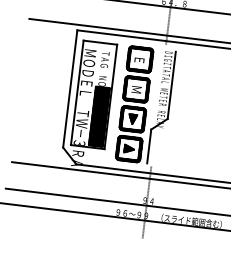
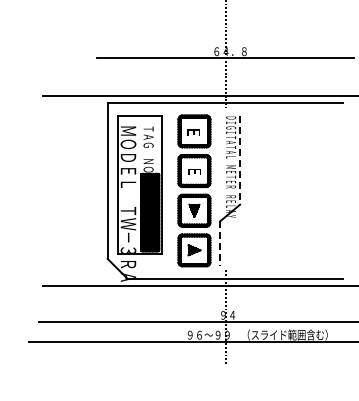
line: (172, 85) -> (240, 160), solid -> dashed
text: (136, 89) -> (194, 171), Ｍ -> Ｅ
line: (149, 147) -> (220, 244), solid -> dashed

